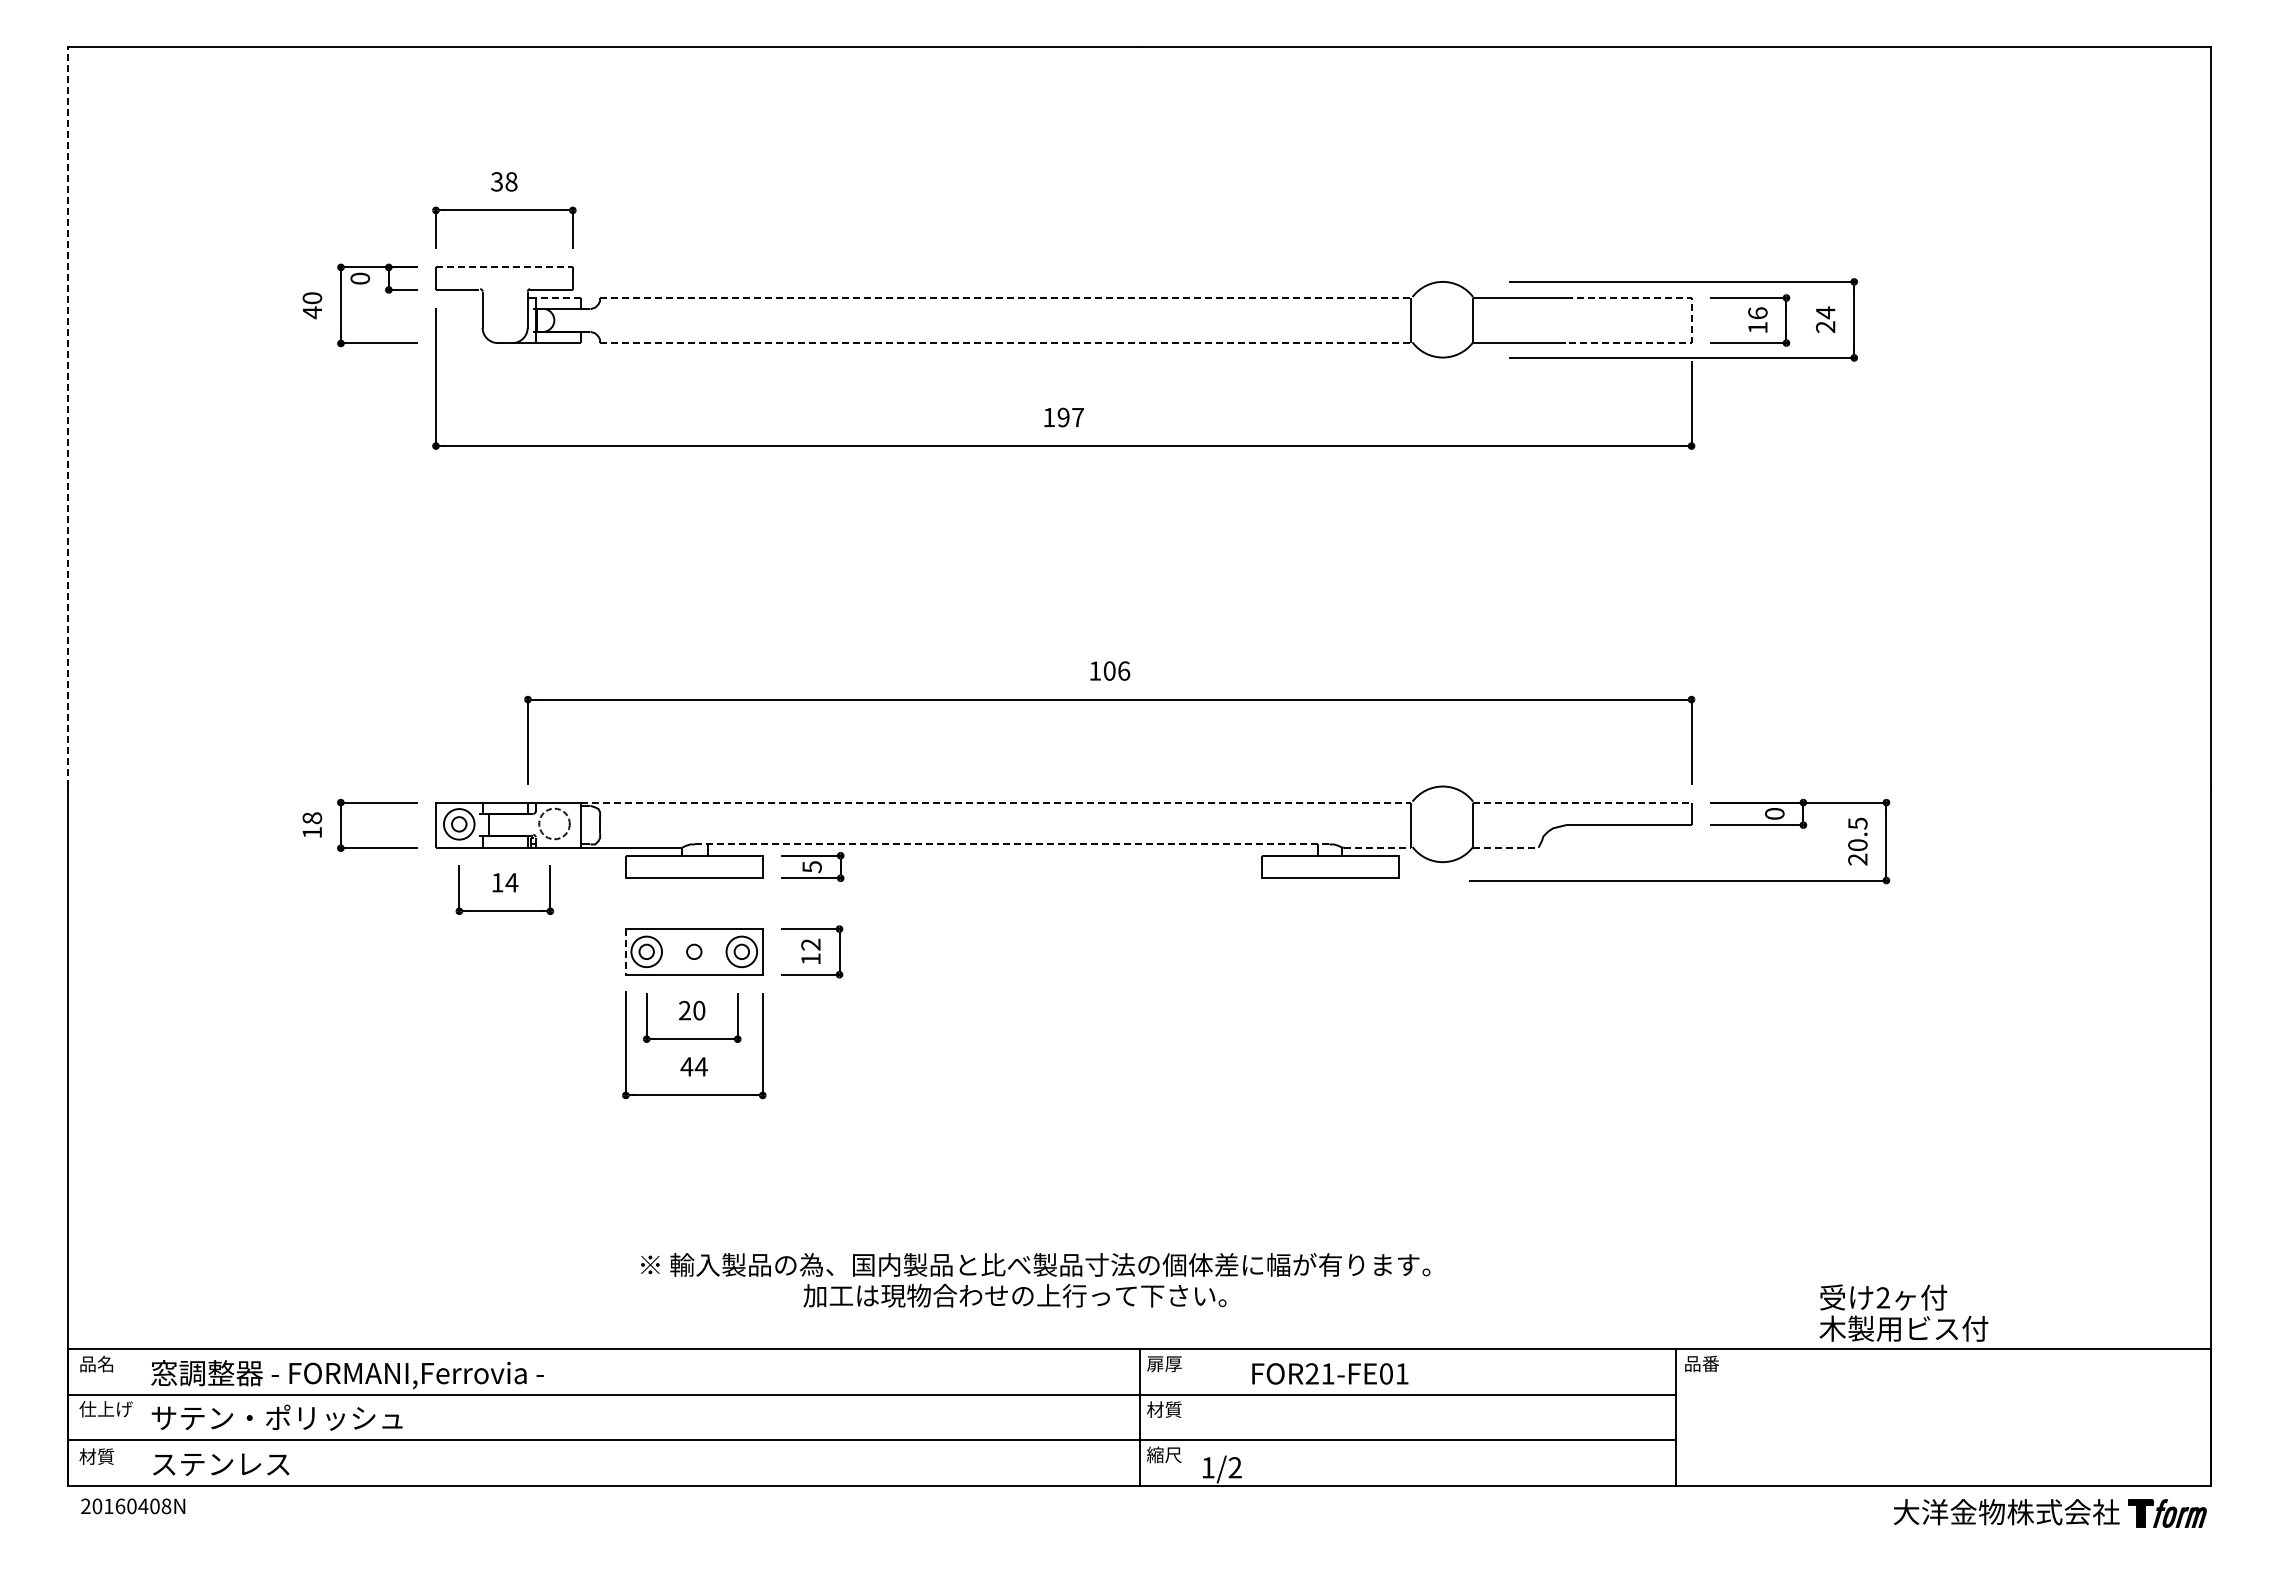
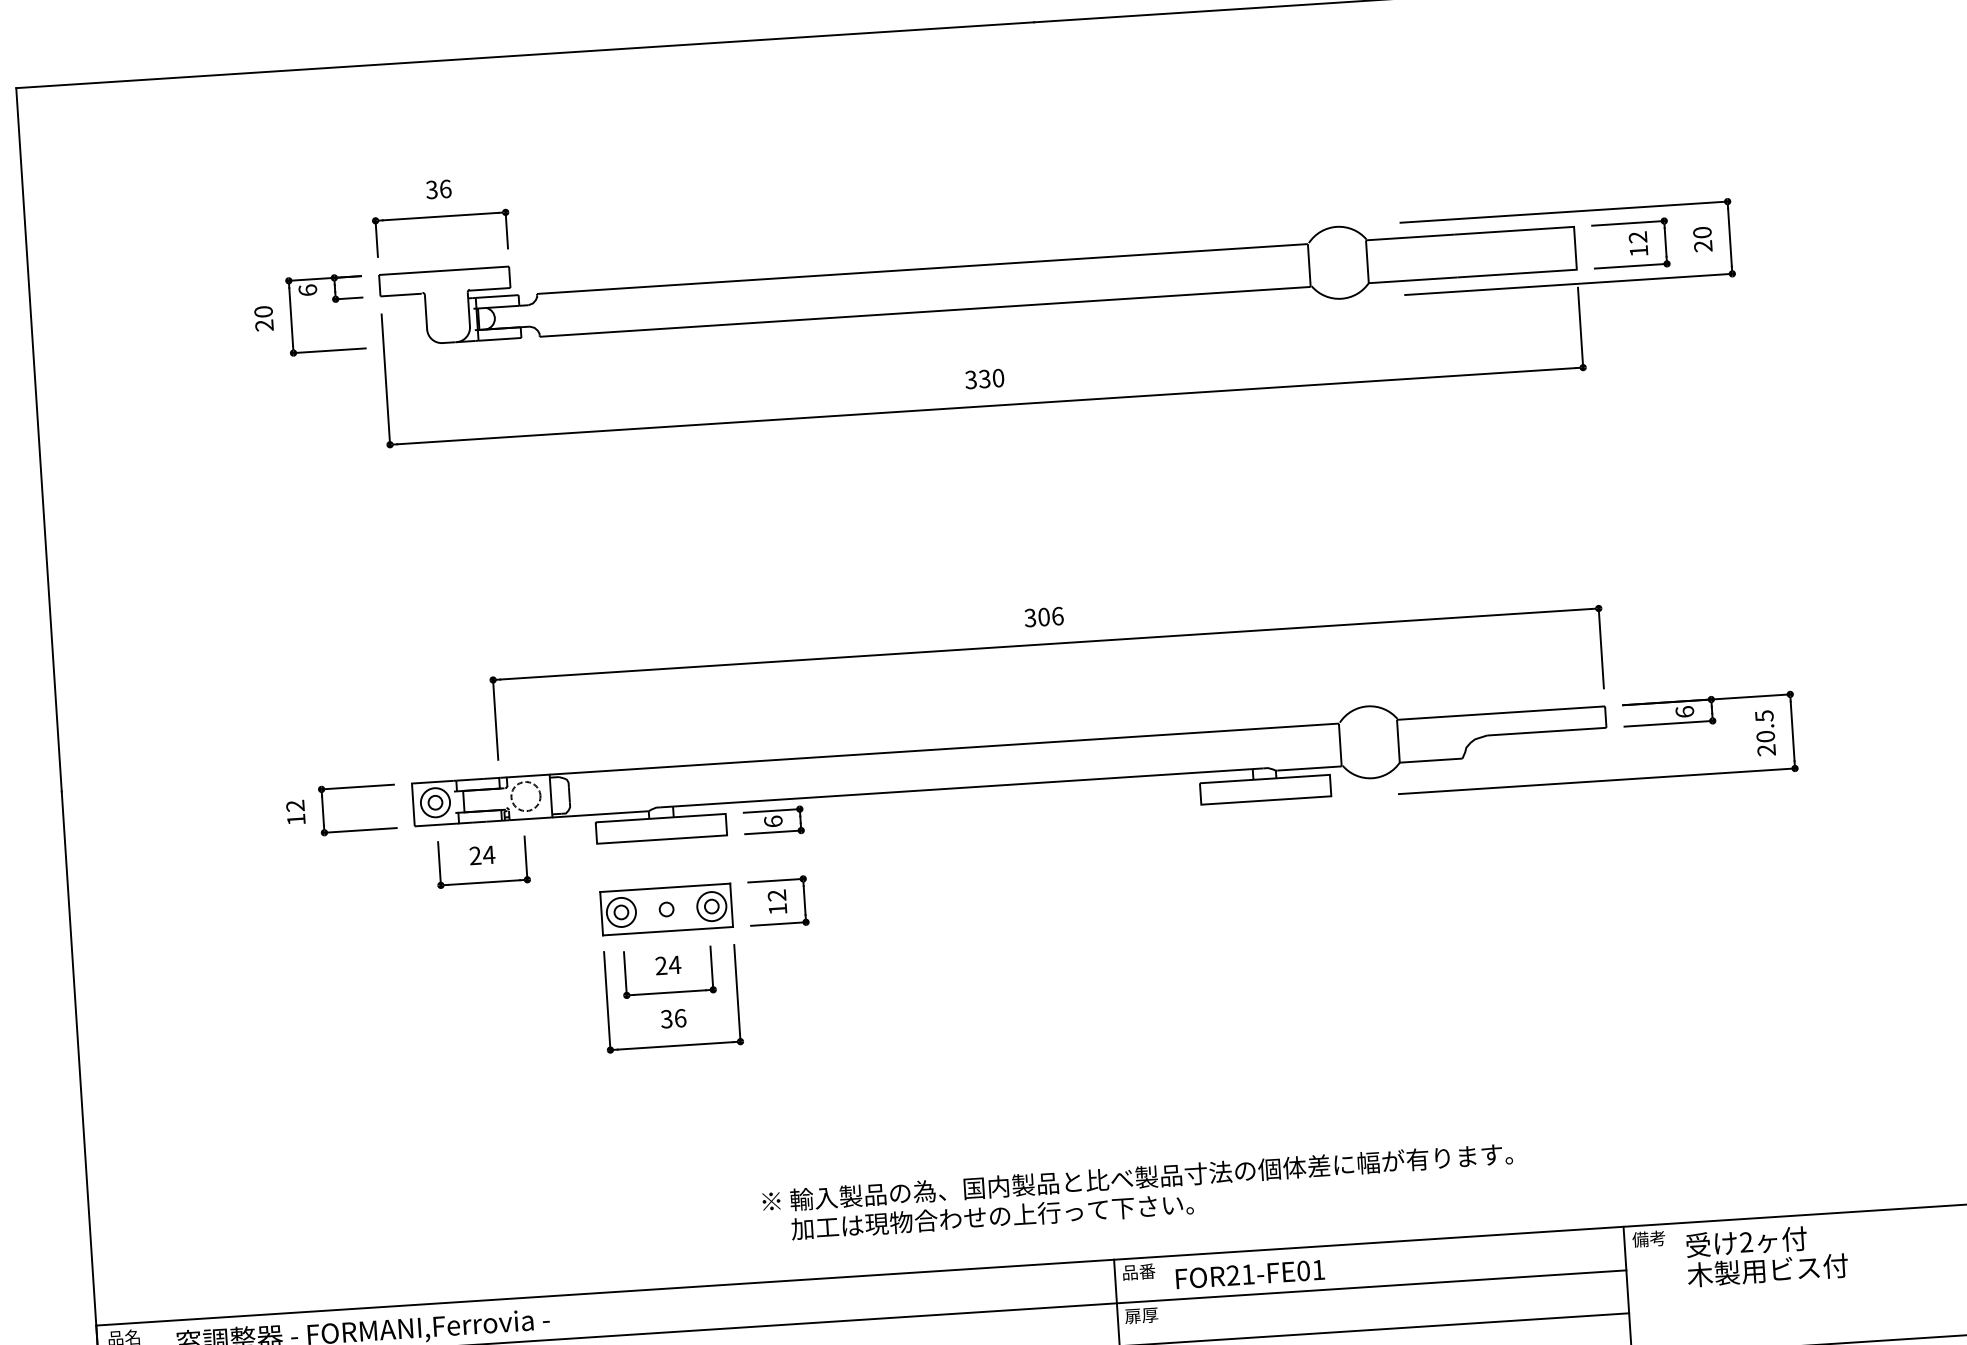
text: (511, 181) -> (445, 188), 38 -> 36
line: (504, 267) -> (444, 270), dashed -> solid
text: (359, 278) -> (307, 290), 0 -> 6
line: (558, 297) -> (497, 296), dashed -> solid
line: (1005, 297) -> (922, 268), dashed -> solid
text: (311, 312) -> (263, 325), 40 -> 20
text: (1825, 312) -> (1702, 232), 24 -> 20
text: (1757, 313) -> (1637, 237), 16 -> 12
line: (1691, 320) -> (1575, 248), dashed -> solid
line: (1005, 343) -> (924, 312), dashed -> solid
line: (68, 416) -> (39, 439), dashed -> solid
text: (1063, 417) -> (984, 379), 197 -> 330
text: (1095, 670) -> (1030, 617), 106 -> 306
line: (996, 802) -> (944, 748), dashed -> solid
line: (1582, 802) -> (1501, 712), dashed -> solid
text: (1774, 813) -> (1684, 711), 0 -> 6
text: (312, 818) -> (295, 806), 18 -> 12
line: (1012, 844) -> (962, 787), dashed -> solid
line: (1377, 847) -> (1309, 768), dashed -> solid
line: (1506, 847) -> (1431, 760), dashed -> solid
text: (811, 867) -> (772, 822), 5 -> 6
text: (497, 882) -> (475, 855), 14 -> 24
line: (625, 951) -> (601, 913), dashed -> solid
text: (698, 1010) -> (674, 964), 20 -> 24
text: (693, 1066) -> (672, 1018), 44 -> 36
text: (1035, 1264) -> (1137, 1177), moved
text: (1903, 1312) -> (1766, 1254), moved
text: (1164, 1363) -> (1138, 1271), 扉厚 -> 品番
text: (1701, 1363) -> (1648, 1238), 品番 -> 備考
text: (1330, 1373) -> (1250, 1274), moved
text: (1164, 1409) -> (1141, 1315), 材質 -> 扉厚

